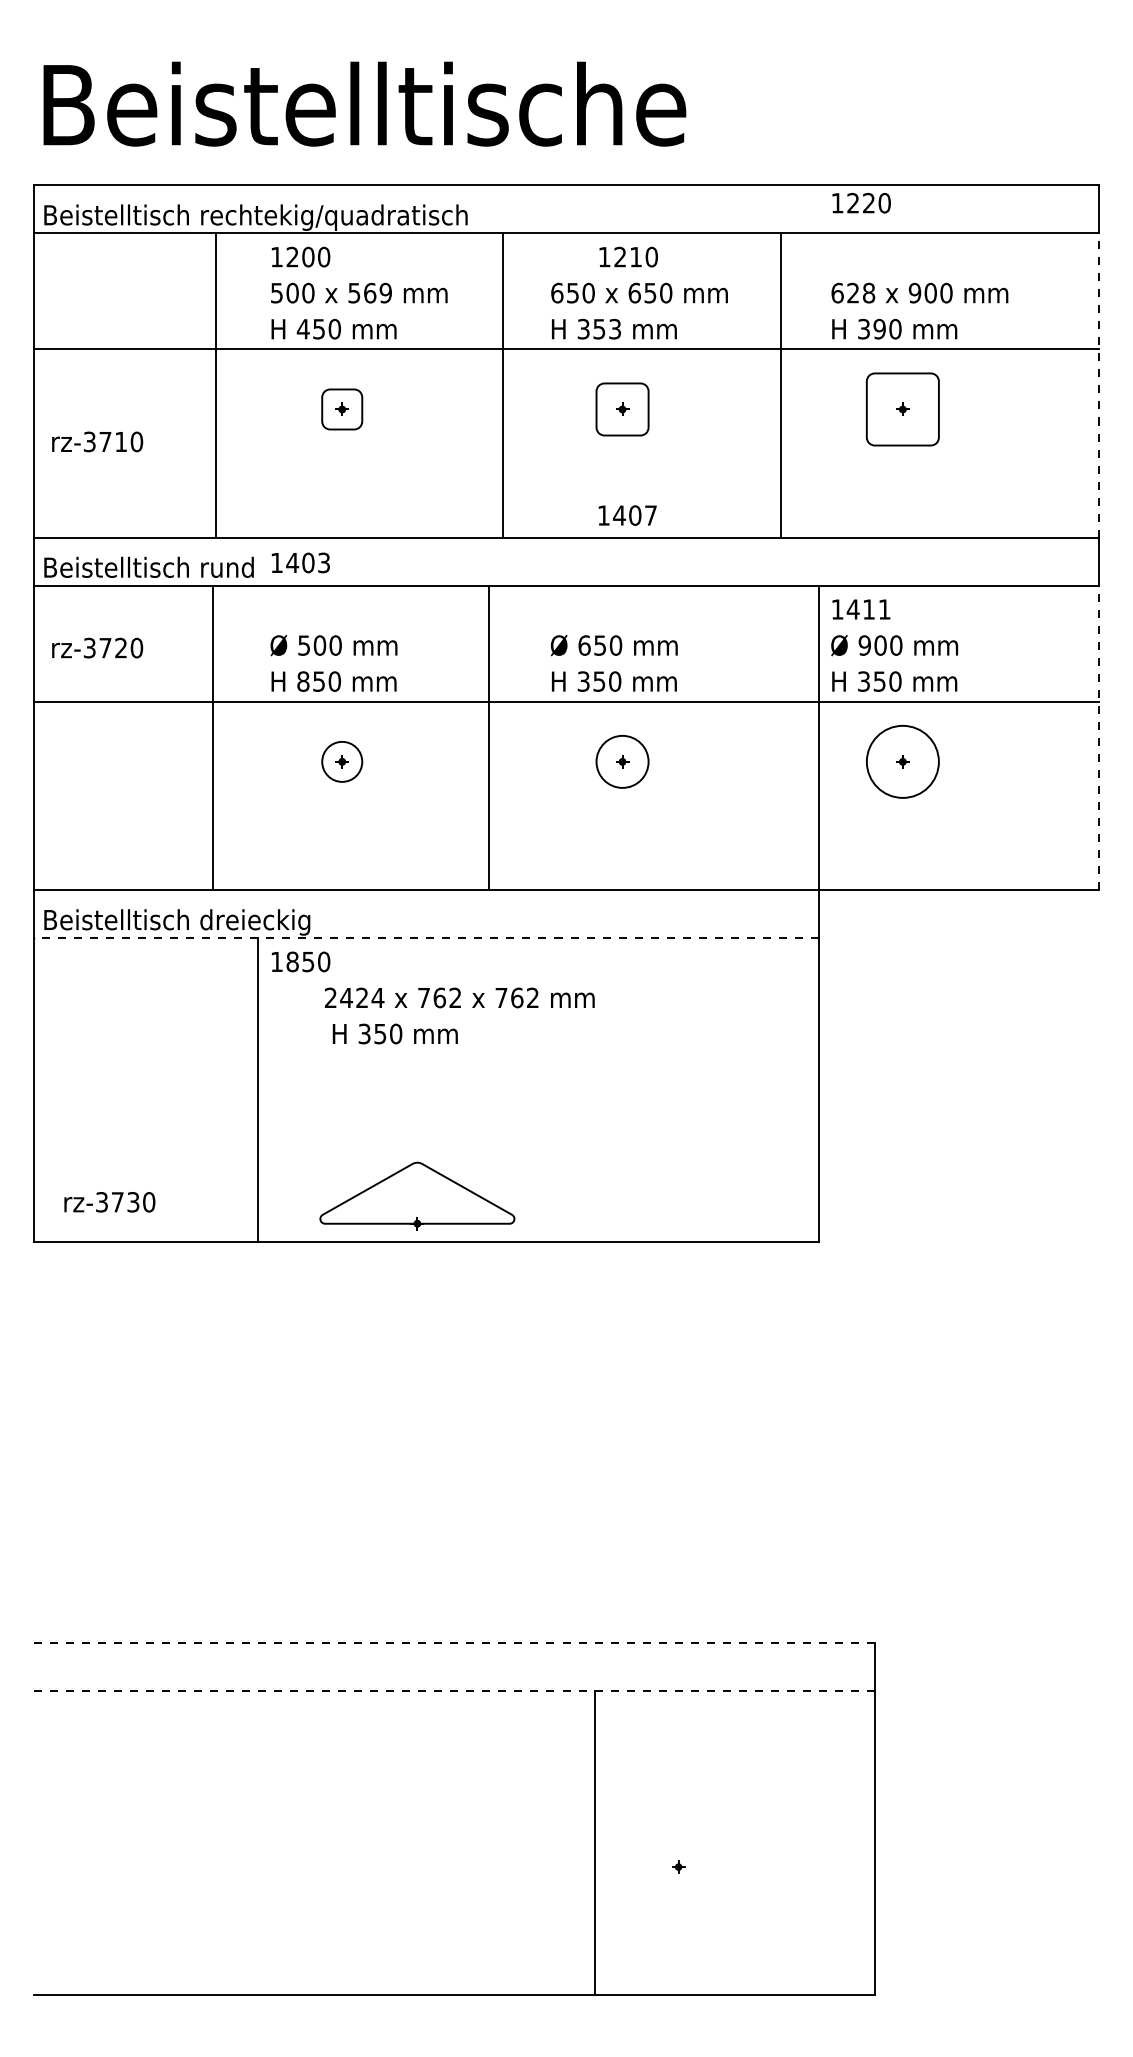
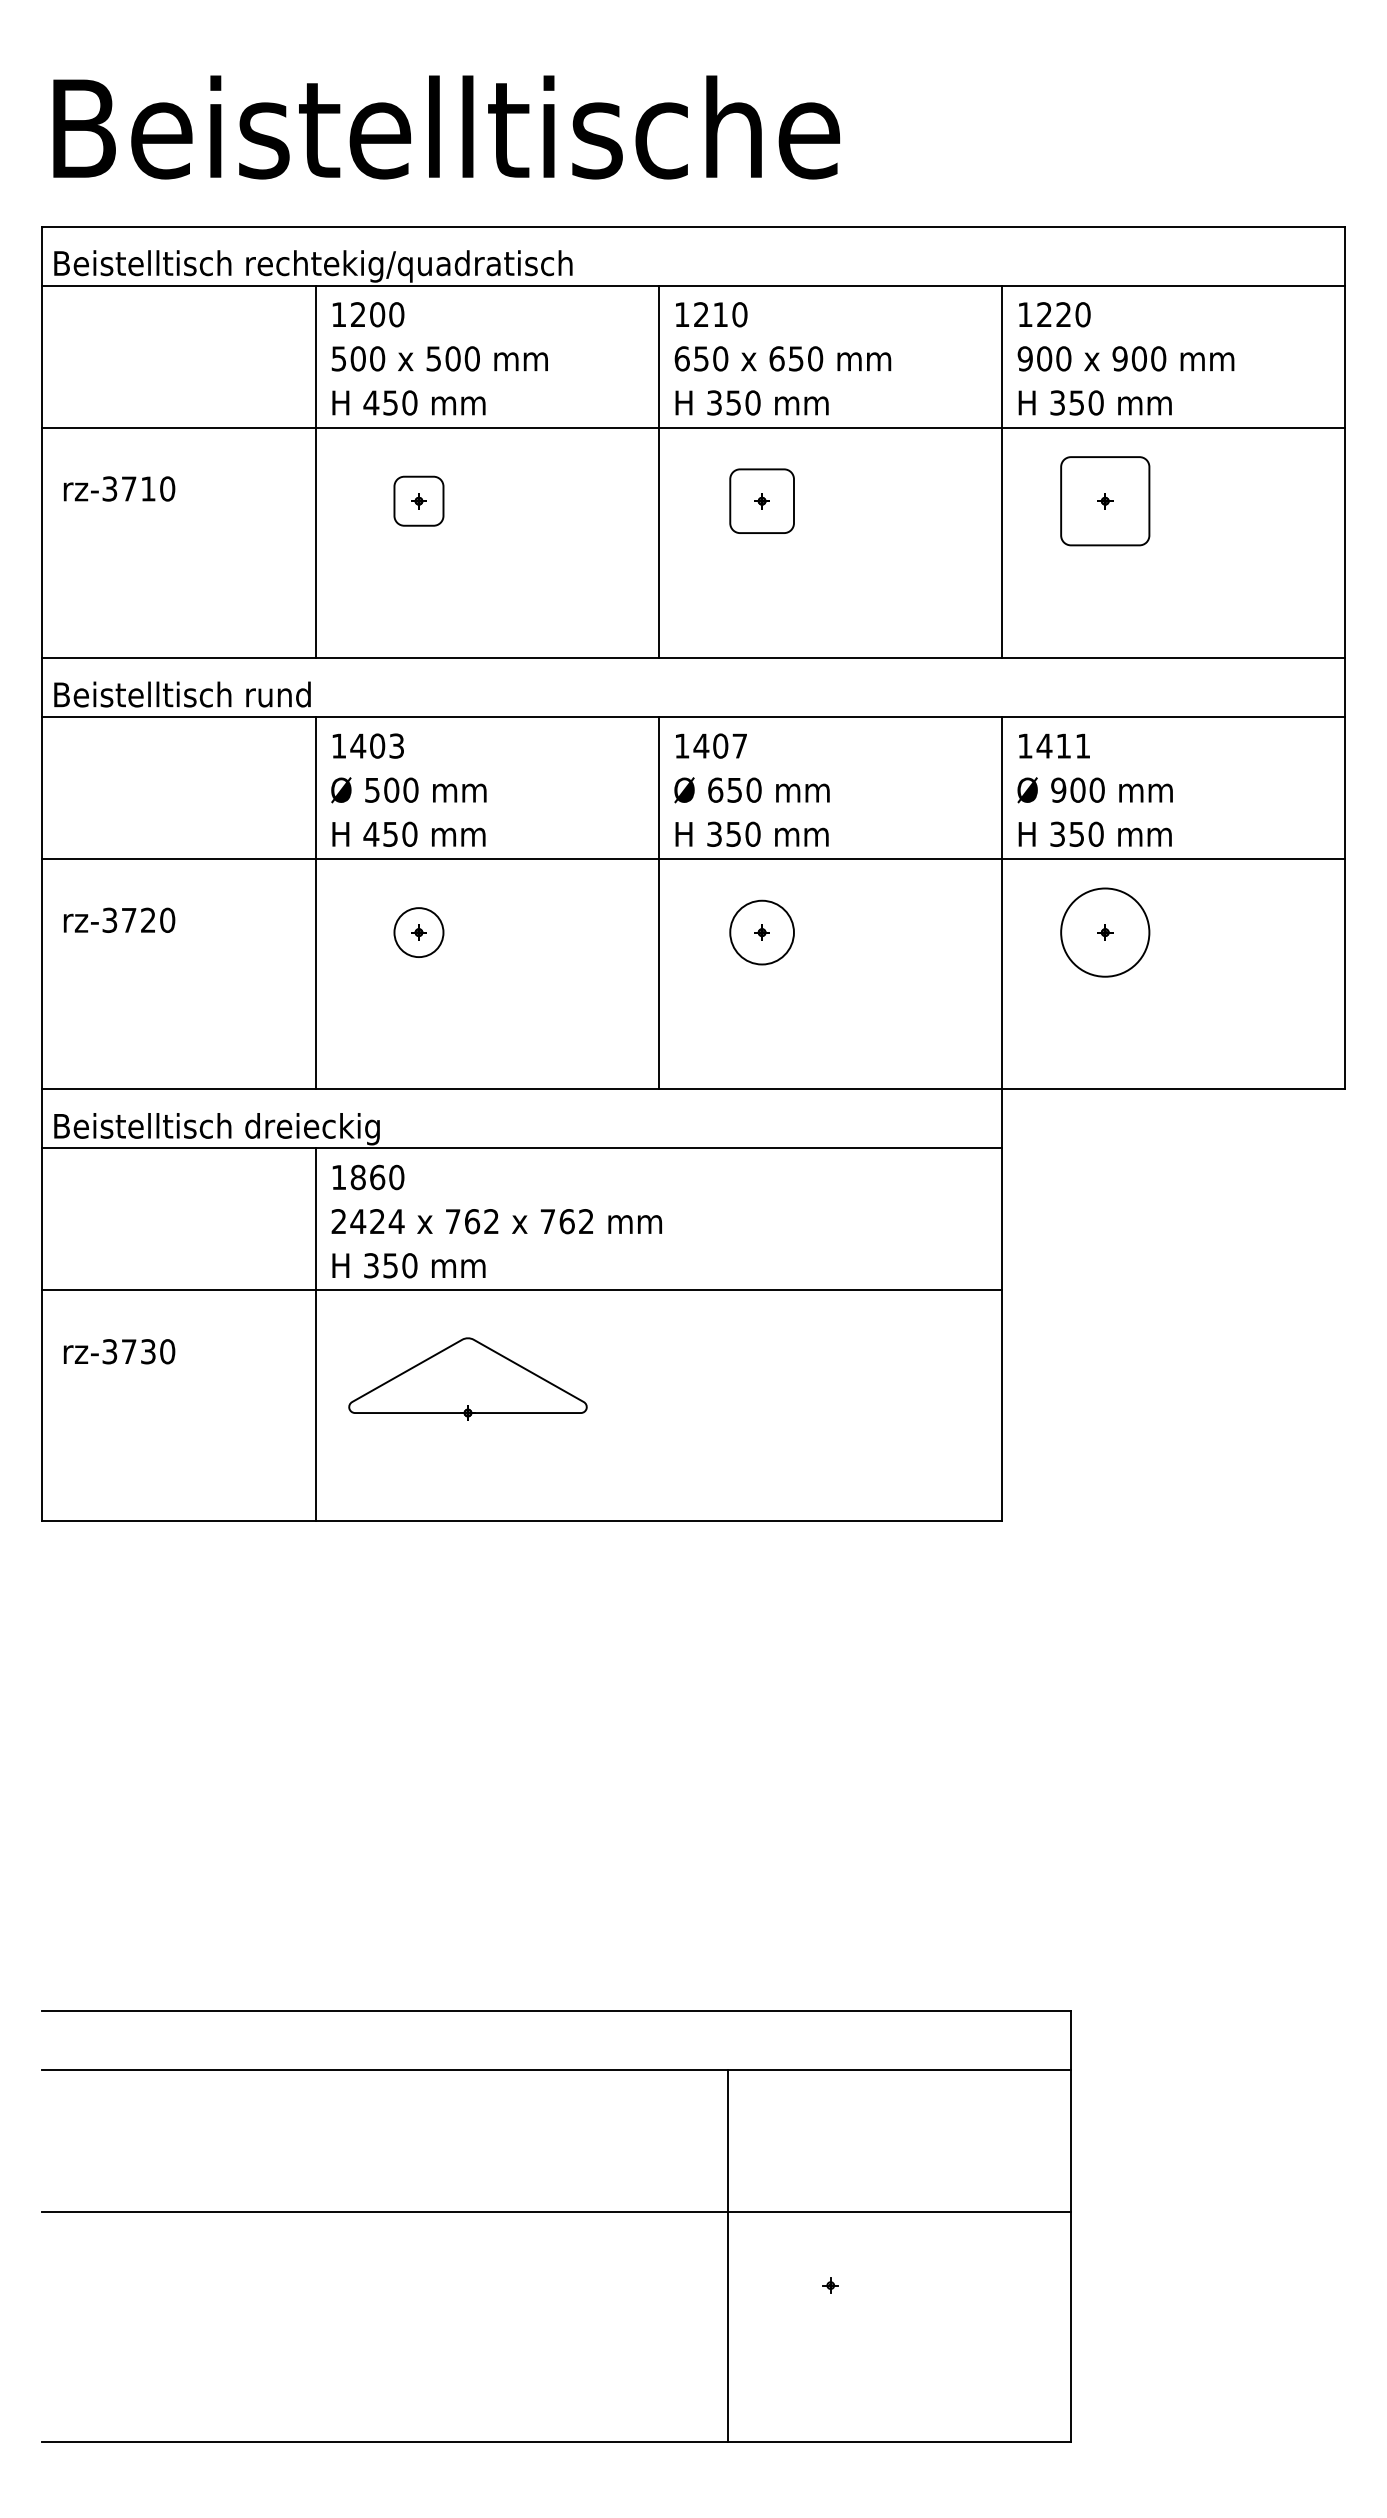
text: (861, 203) -> (1054, 314), moved
text: (628, 256) -> (711, 314), moved
text: (377, 292) -> (462, 358), 569 -> 500
text: (853, 292) -> (1044, 358), 628 -> 900
text: (614, 328) -> (752, 402), 353 -> 350
text: (879, 328) -> (1076, 402), 390 -> 350
line: (216, 385) -> (316, 471), moved
line: (503, 385) -> (659, 471), moved
line: (781, 385) -> (1002, 471), moved
line: (1099, 385) -> (1345, 471), dashed -> solid
text: (97, 441) -> (119, 488), moved
text: (627, 515) -> (711, 745), moved
text: (300, 562) -> (367, 745), moved
text: (97, 647) -> (119, 919), moved
text: (303, 680) -> (371, 833), 850 -> 450
line: (213, 737) -> (316, 902), moved
line: (488, 737) -> (659, 902), moved
line: (1099, 737) -> (1345, 902), dashed -> solid
line: (425, 938) -> (521, 1148), dashed -> solid
text: (308, 961) -> (377, 1177), 1850 -> 1860
text: (459, 997) -> (496, 1221), moved
text: (394, 1033) -> (408, 1265), moved
line: (425, 1054) -> (521, 1290), added
part: (417, 1195) -> (467, 1378), moved
text: (109, 1202) -> (119, 1351), moved
line: (454, 1643) -> (556, 2011), dashed -> solid
line: (454, 1690) -> (556, 2069), dashed -> solid
line: (453, 1807) -> (555, 2212), added

